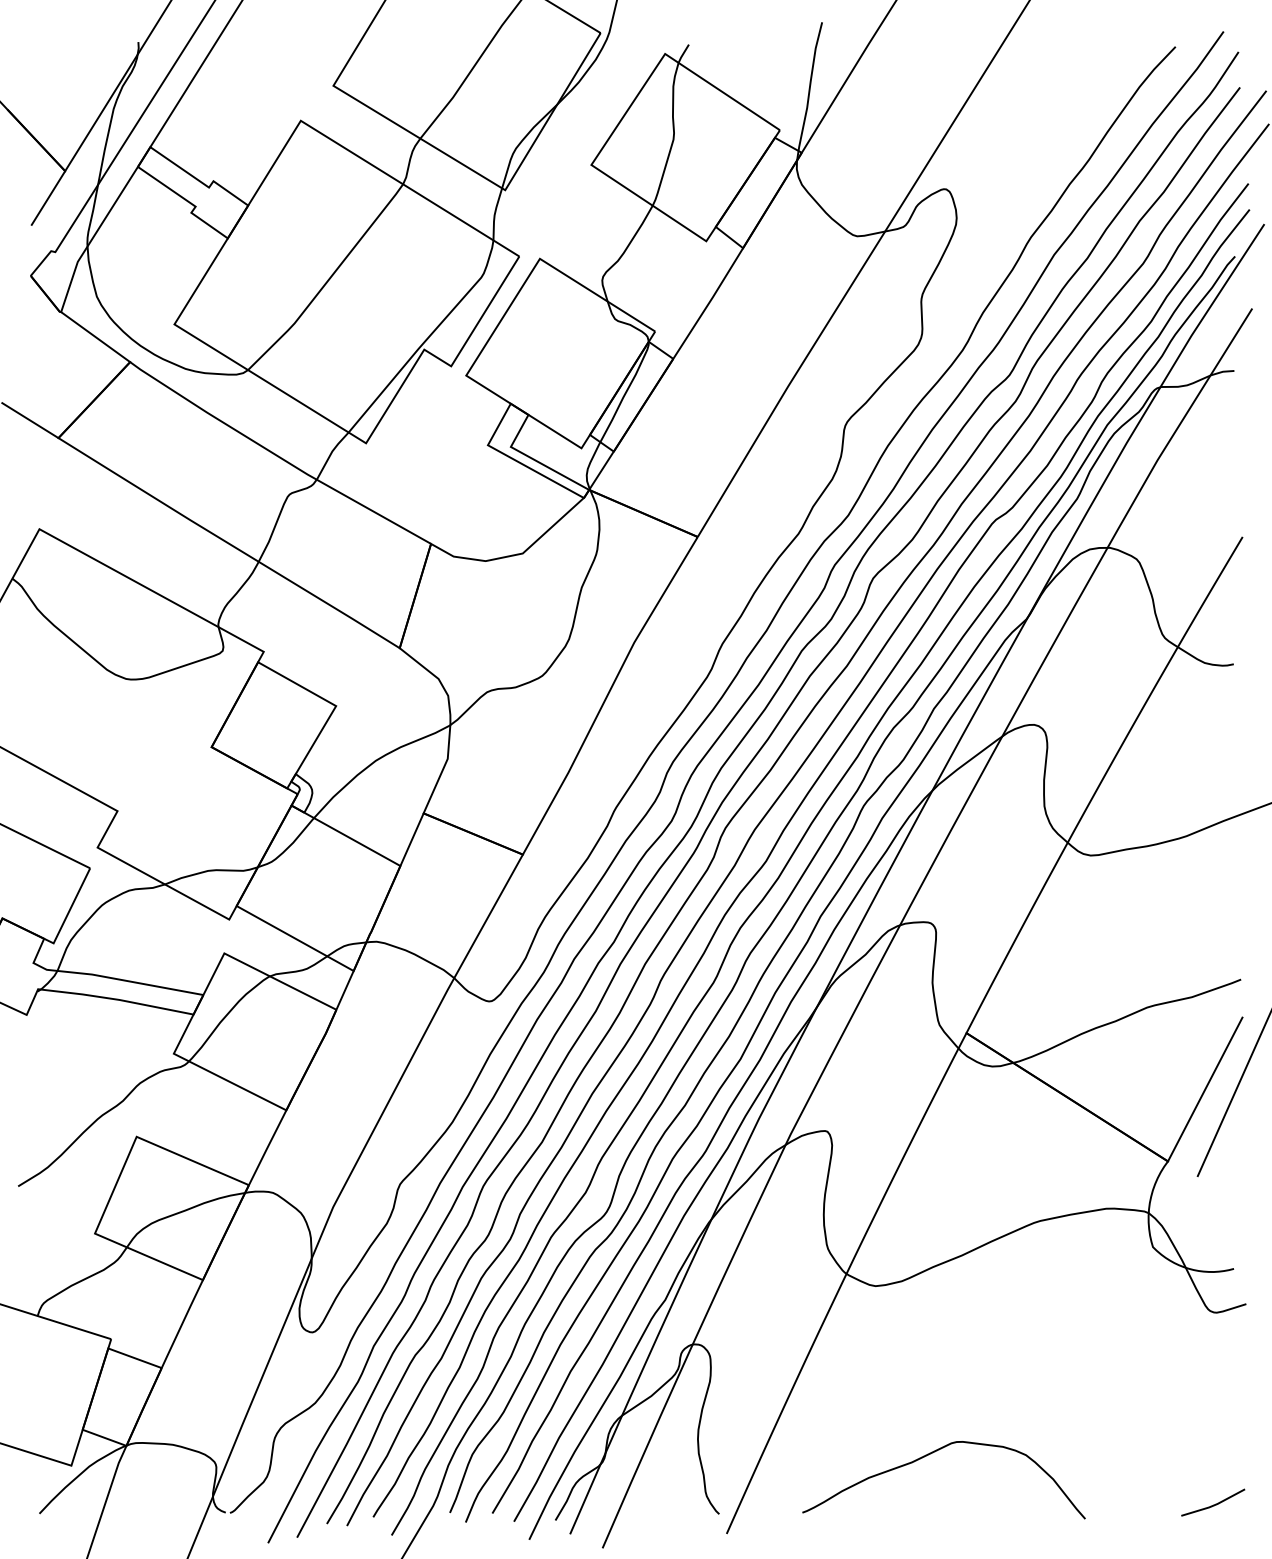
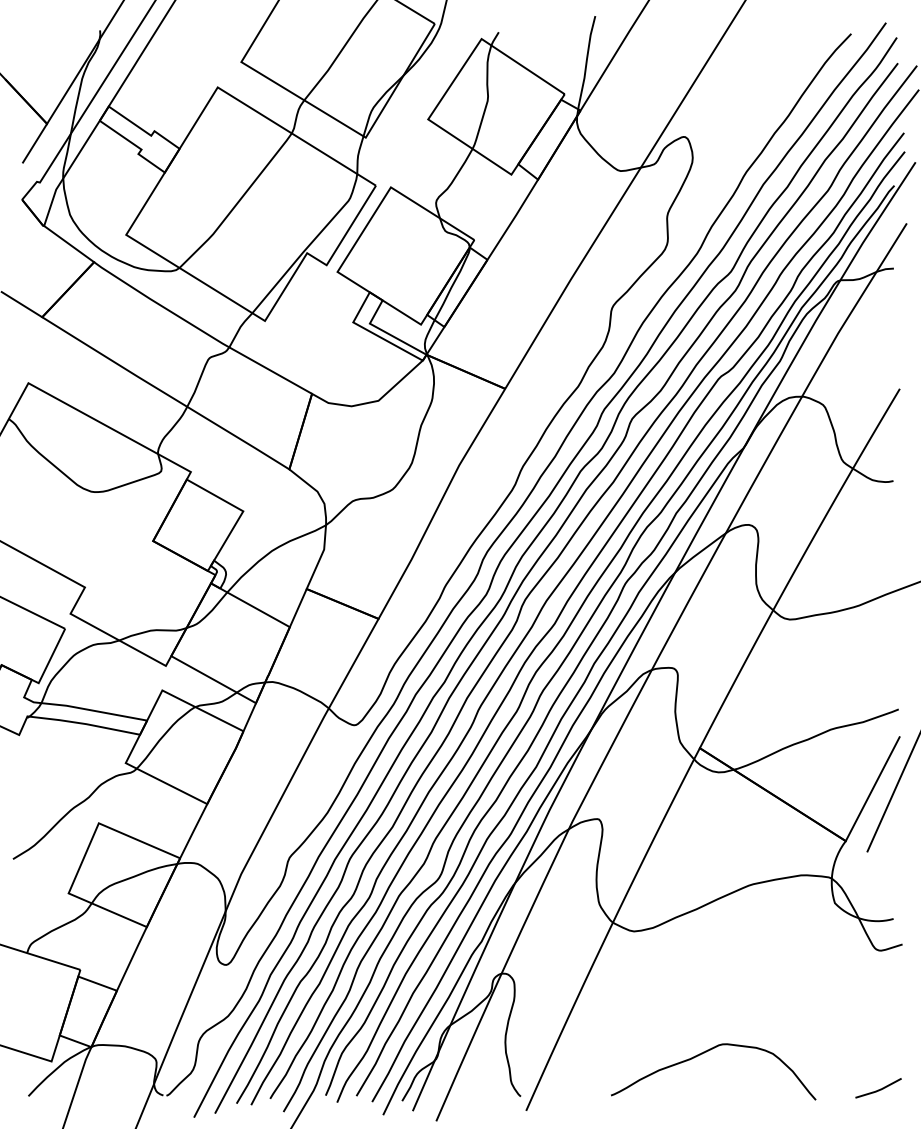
curve: (931, 1454) -> (704, 1053), moved

